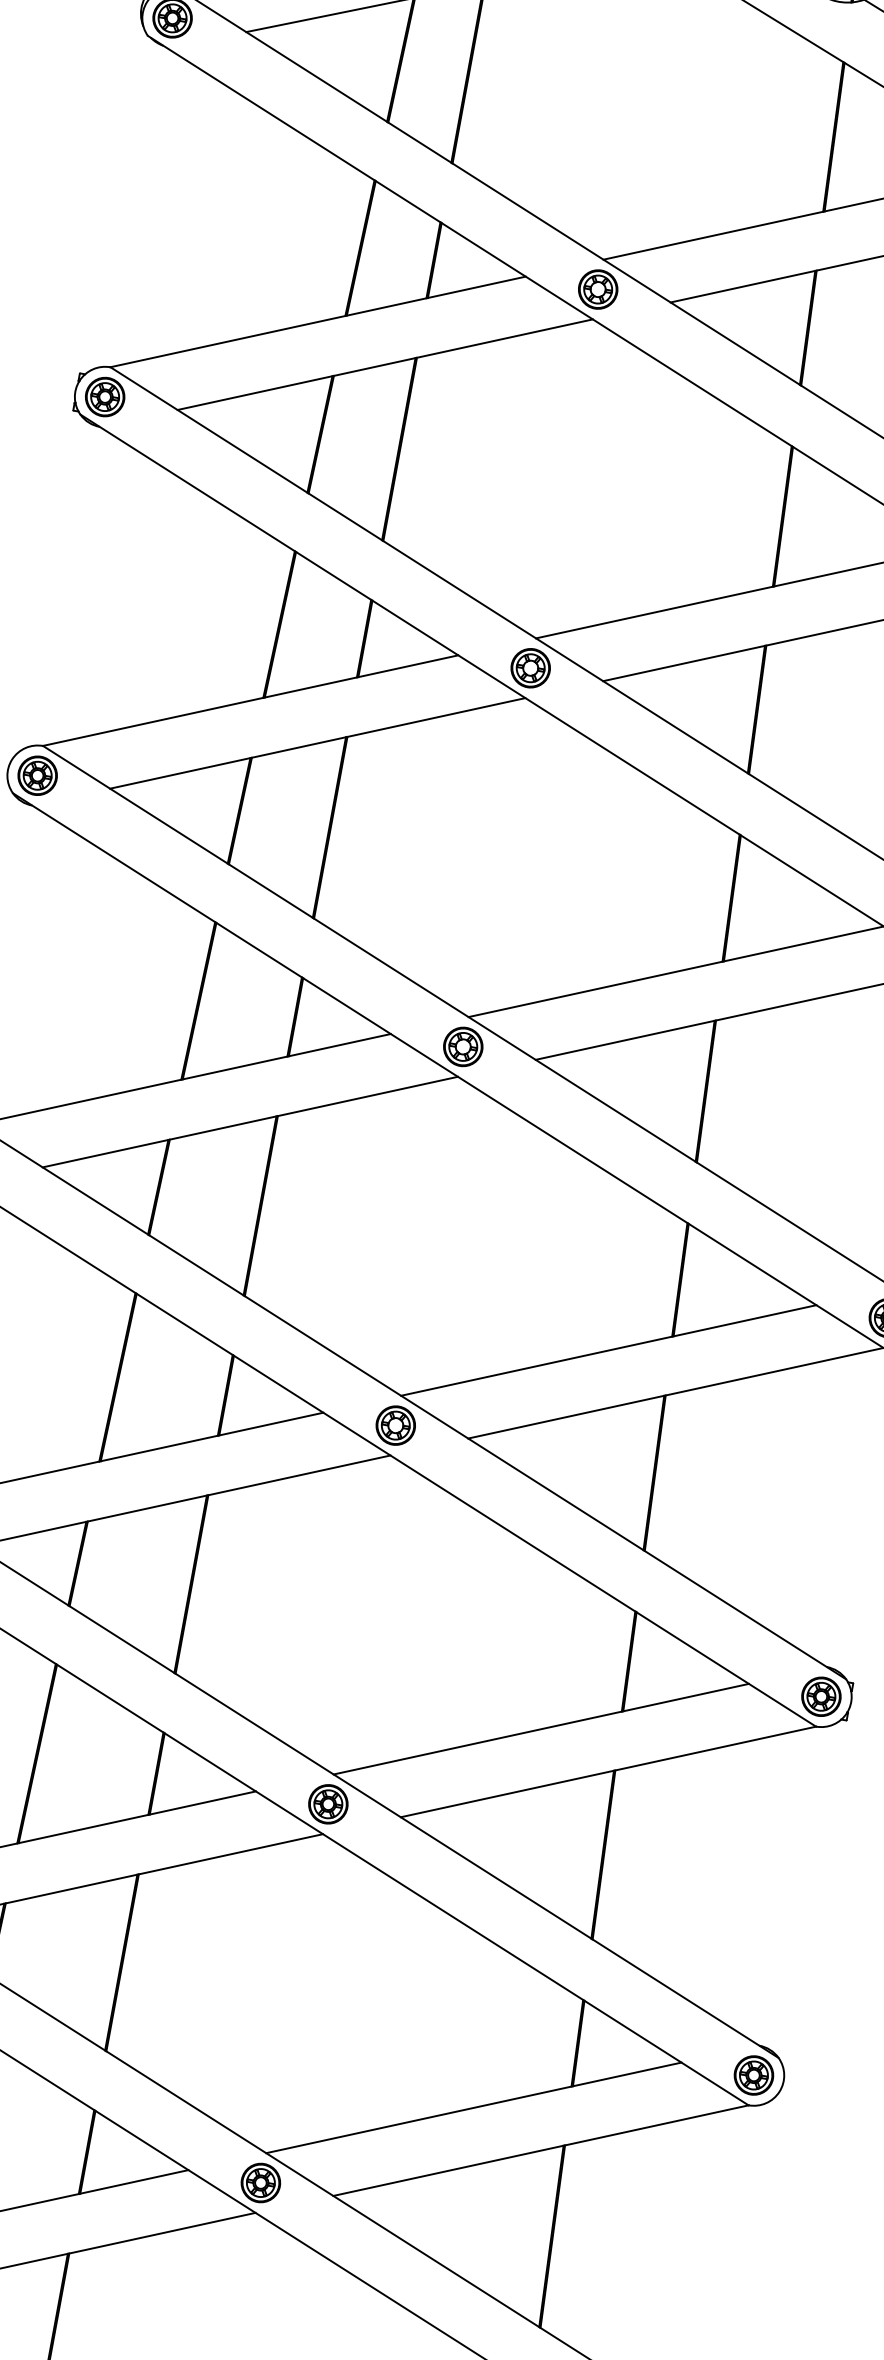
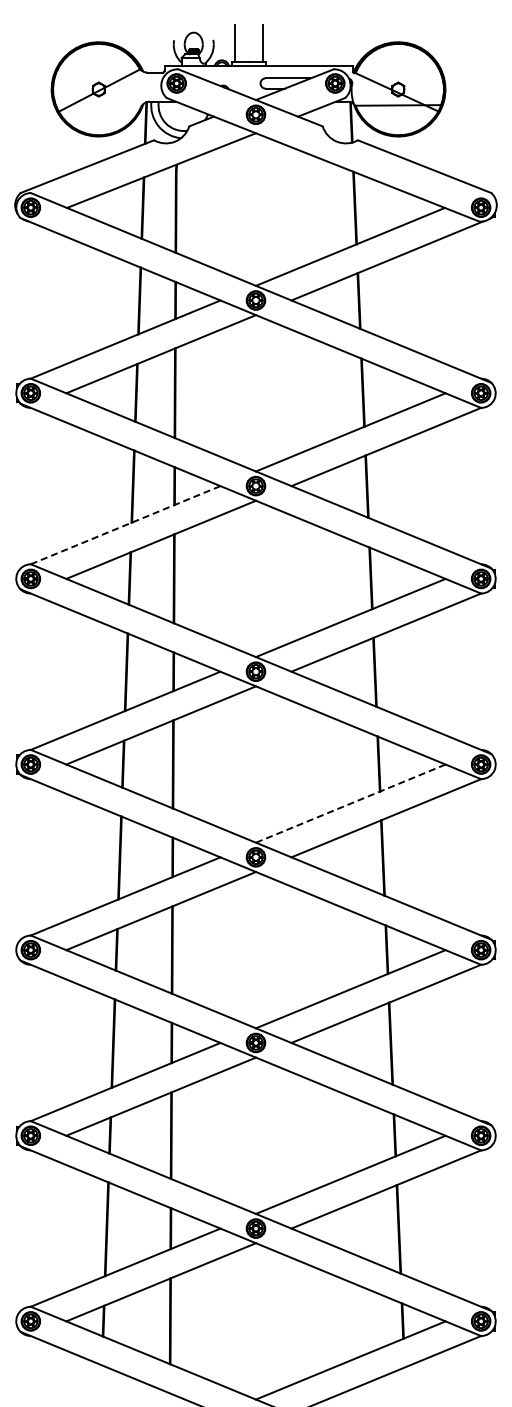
line: (250, 701) -> (125, 525), solid -> dashed
line: (608, 1350) -> (350, 803), solid -> dashed

